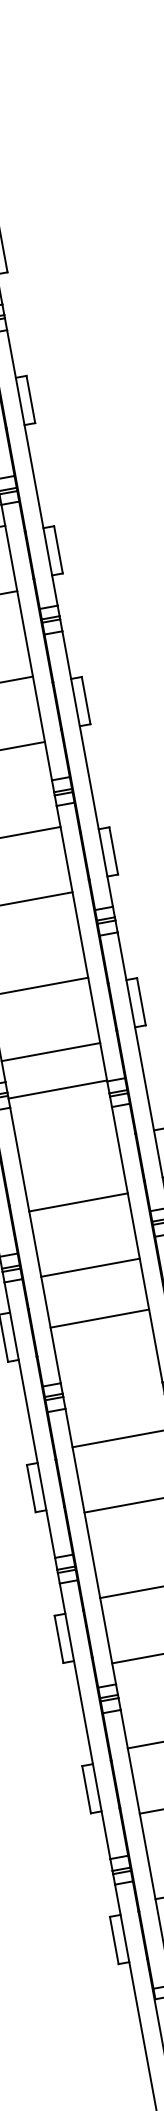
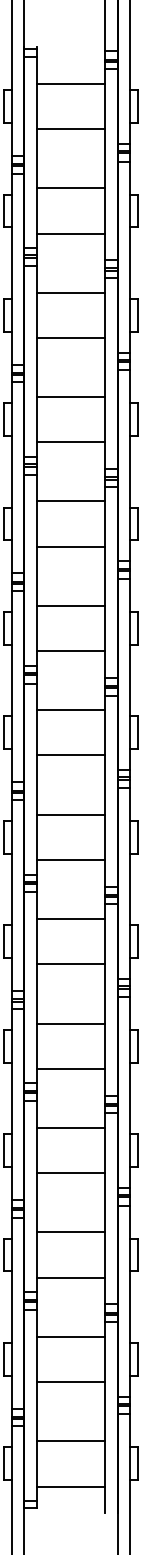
line: (57, 1090) -> (70, 919), moved
line: (89, 1267) -> (70, 1023), moved
line: (99, 1318) -> (70, 1068), moved

